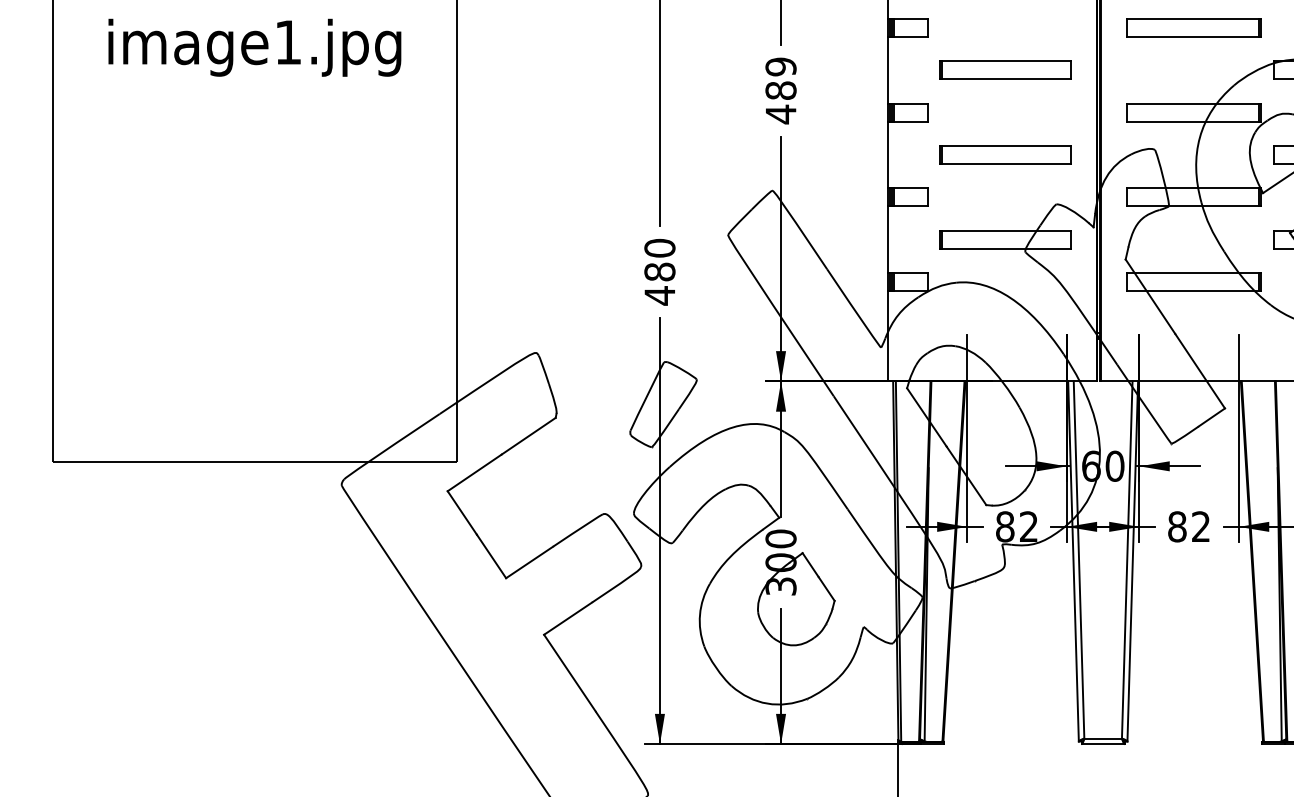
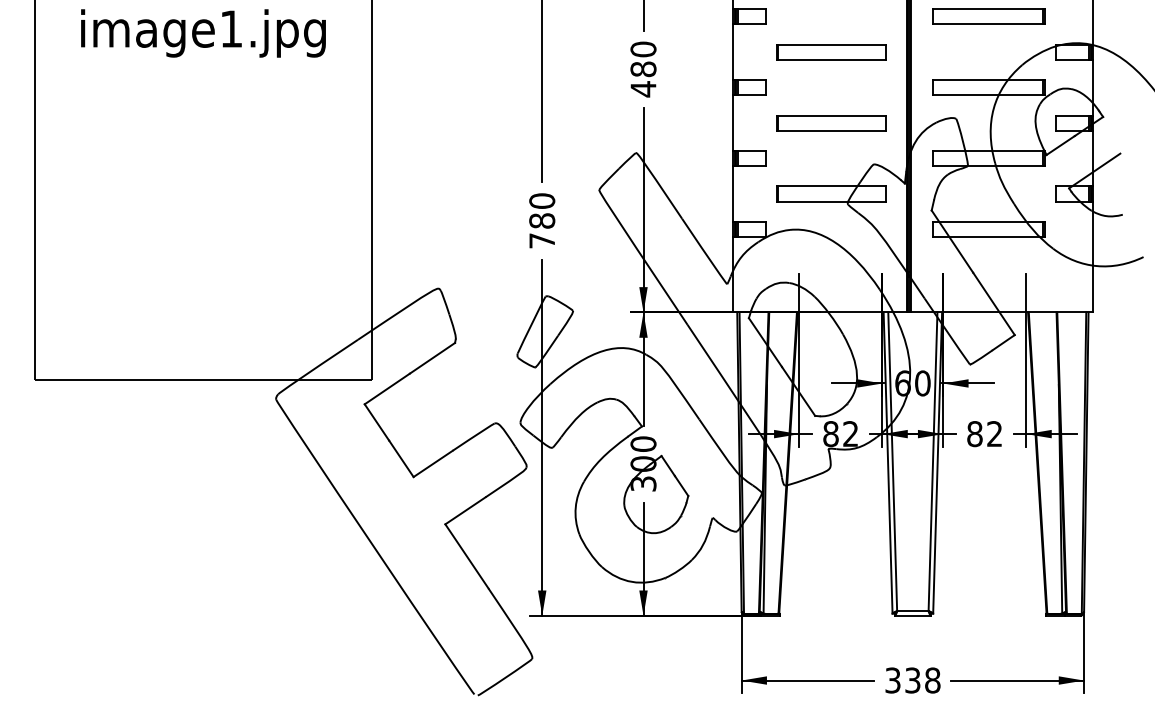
text: (781, 66) -> (643, 49), 489 -> 480
text: (659, 295) -> (541, 240), 480 -> 780

